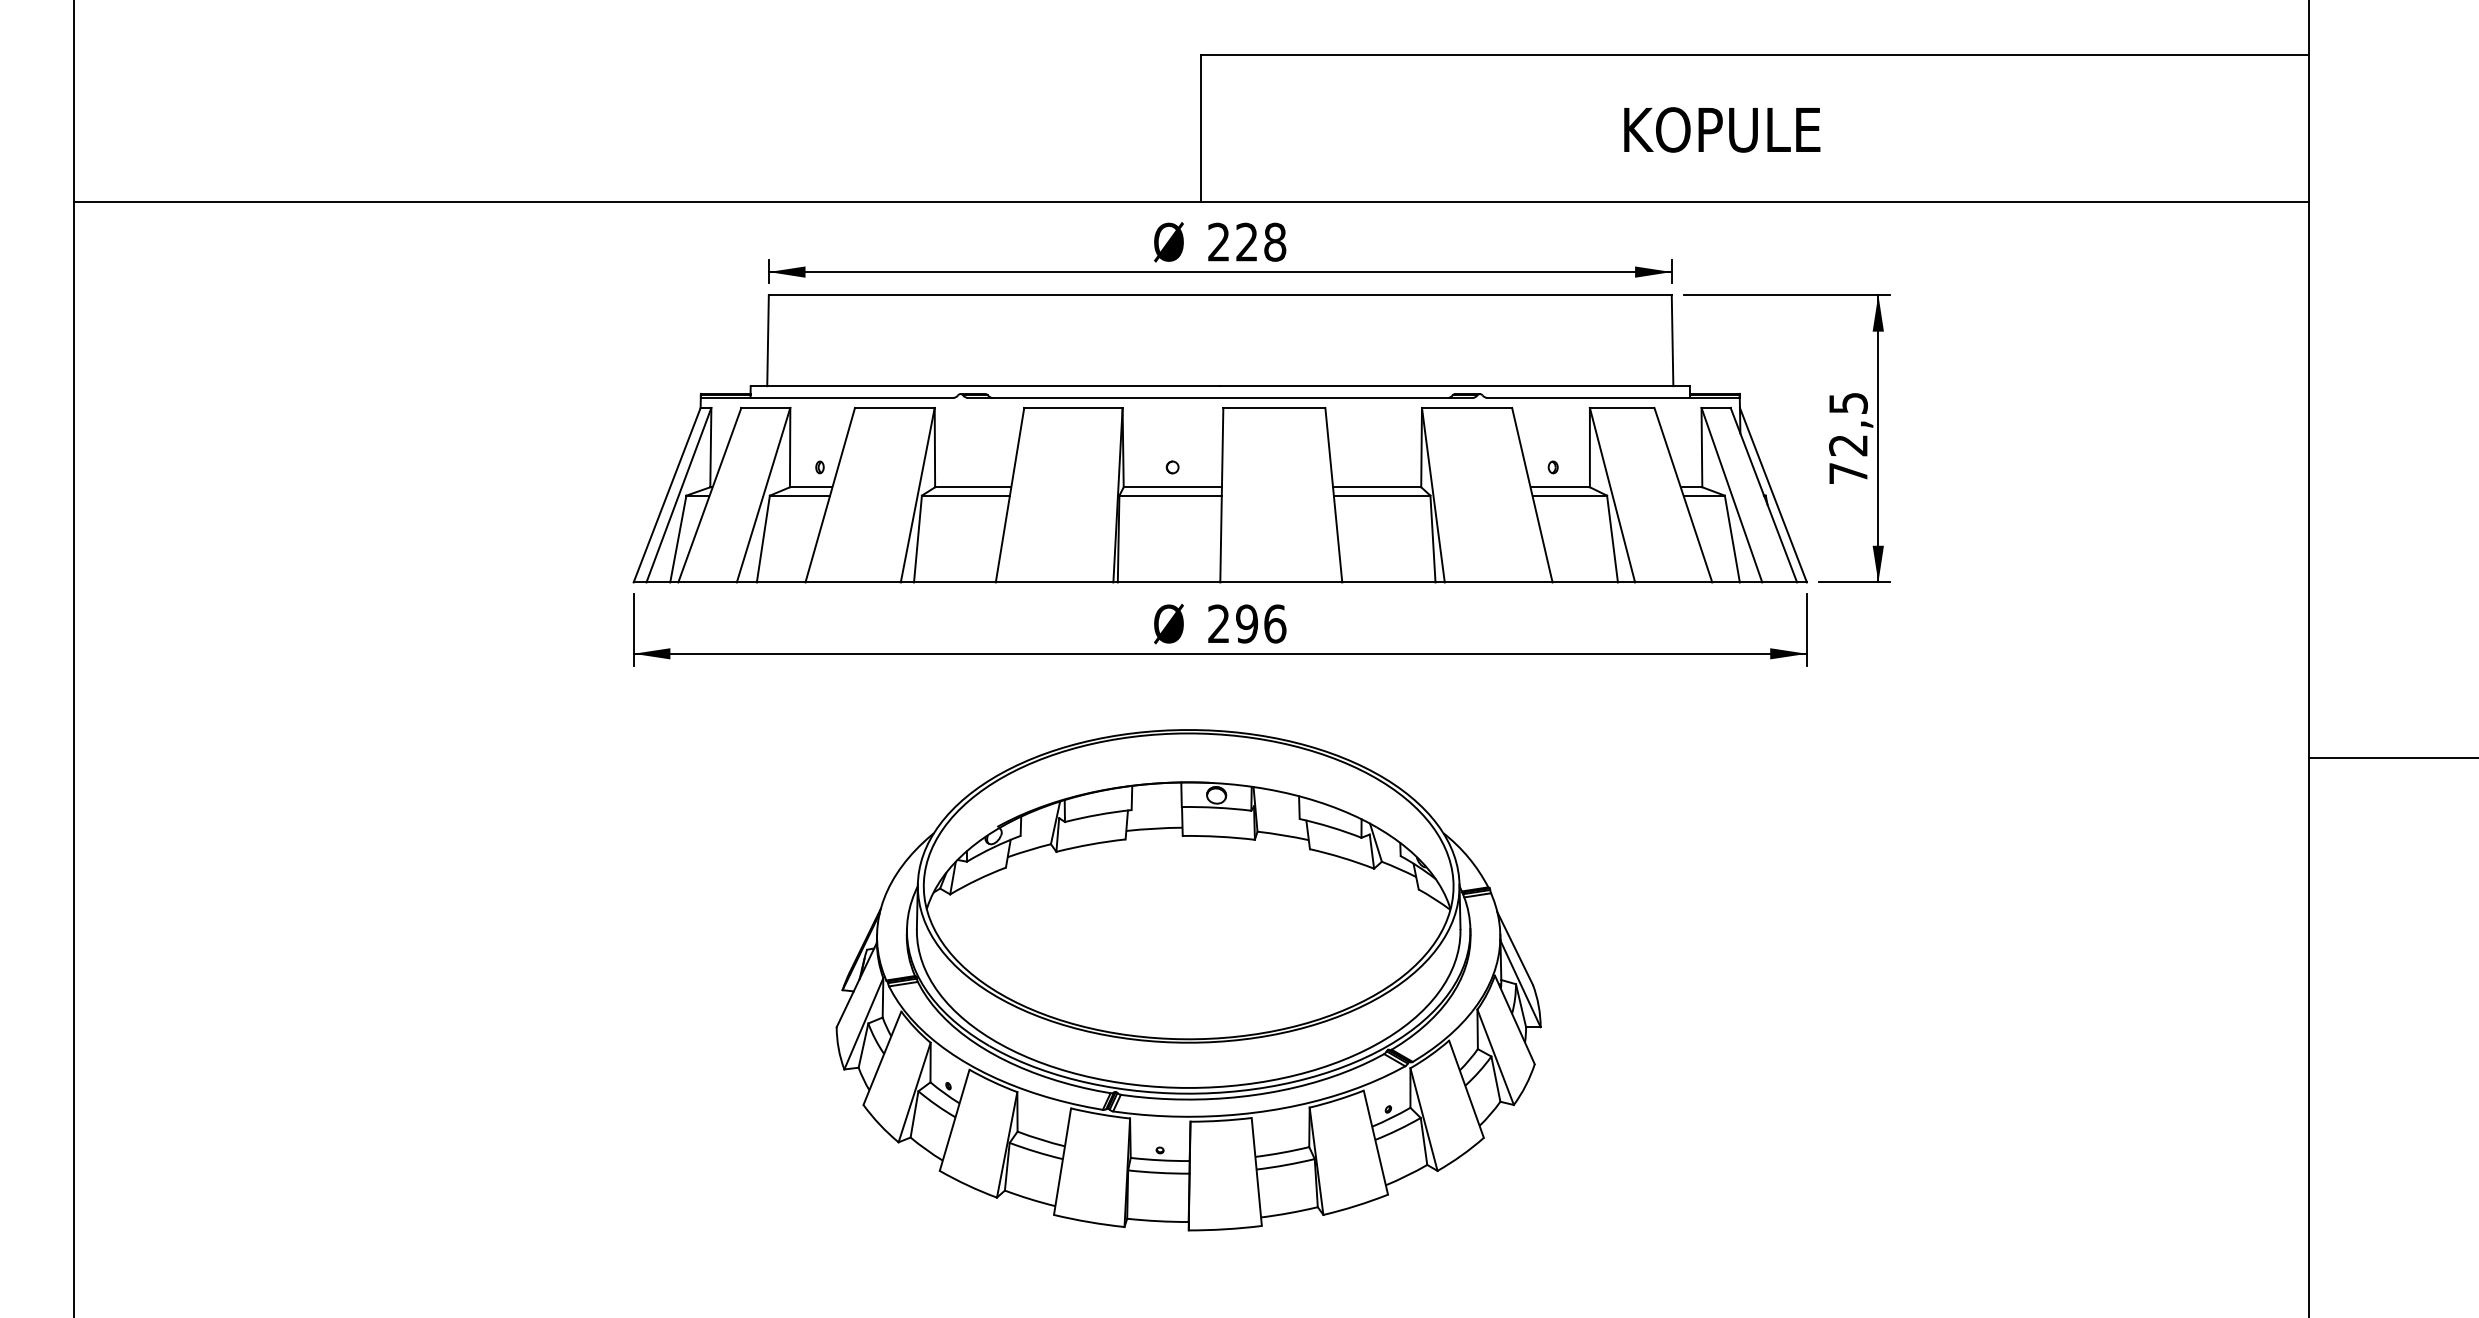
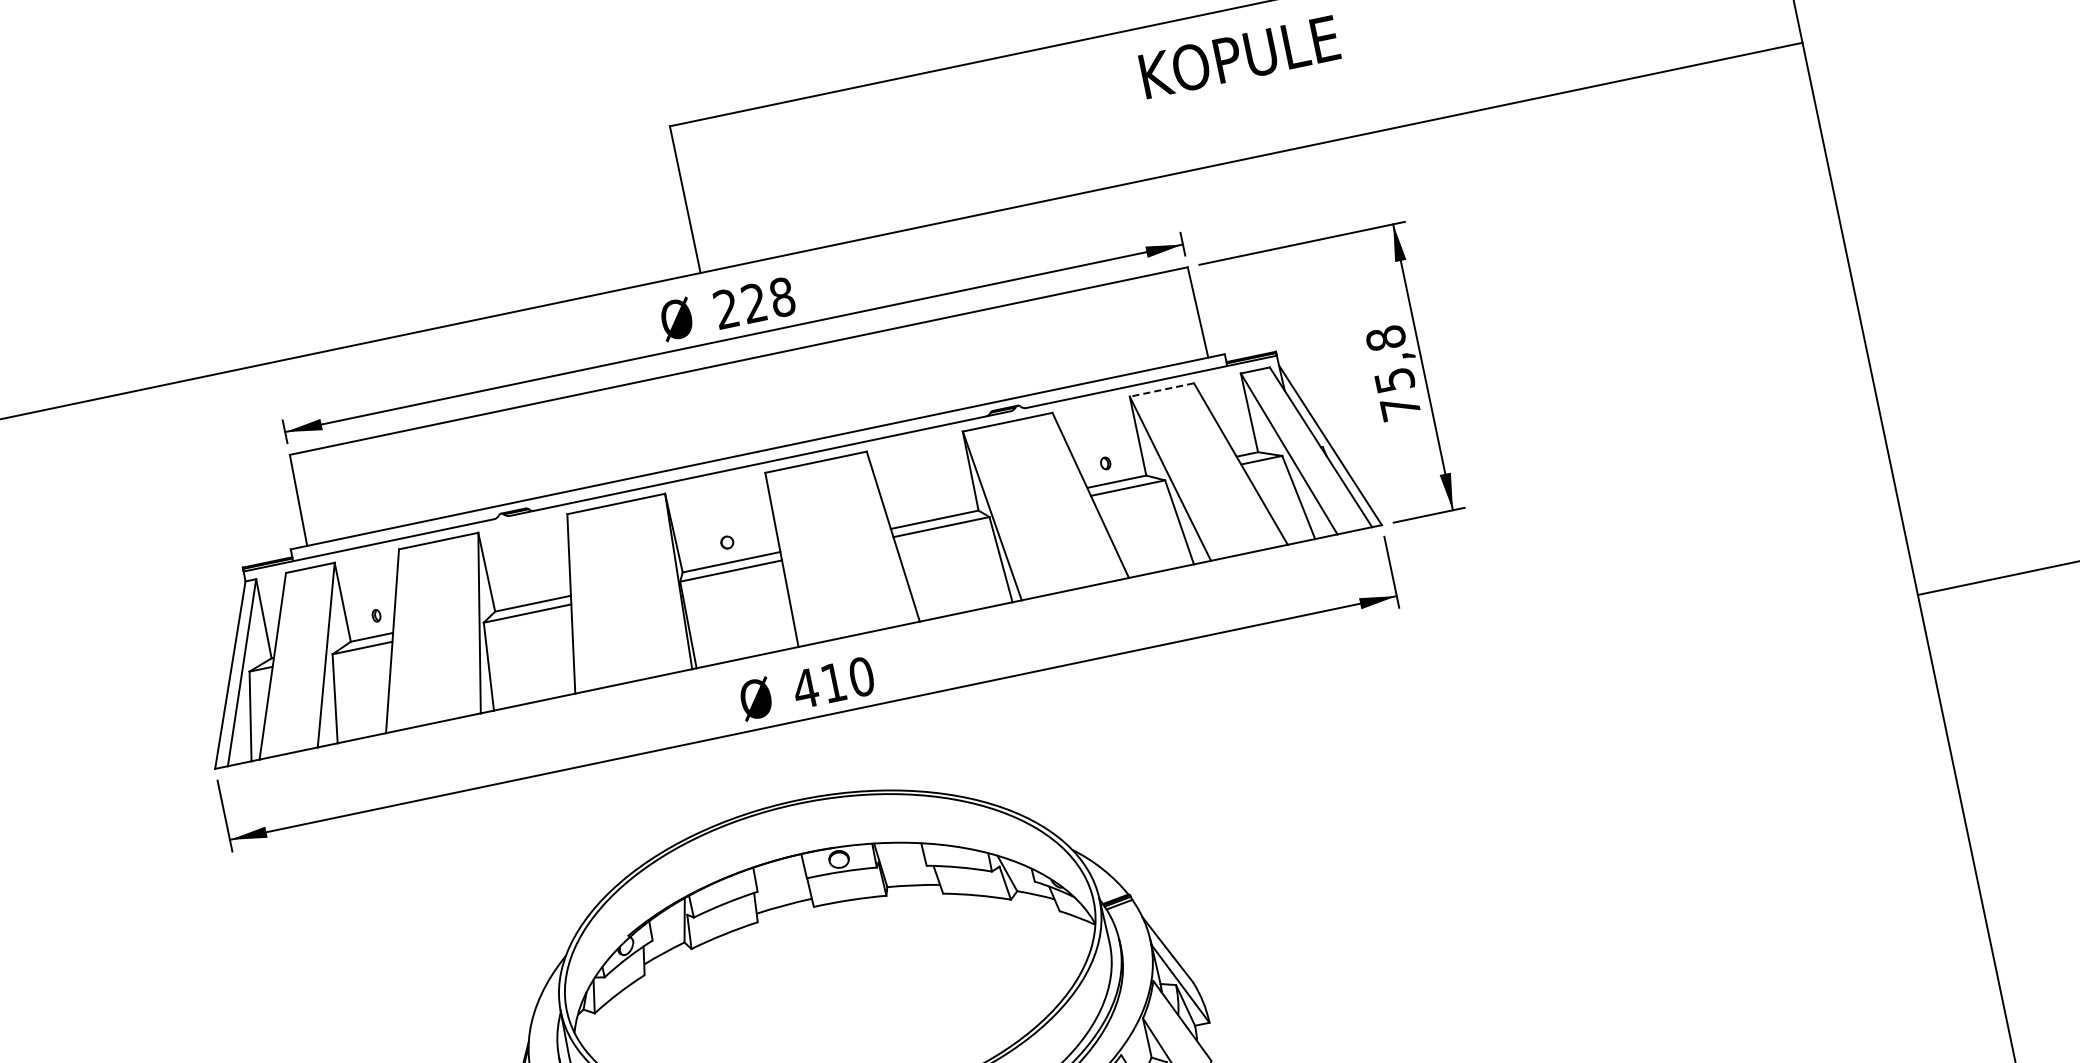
text: (1722, 129) -> (1240, 56), moved
line: (1621, 407) -> (1161, 389), solid -> dashed
text: (1848, 424) -> (1390, 359), 72,5 -> 75,8
text: (1246, 623) -> (833, 682), 296 -> 410

